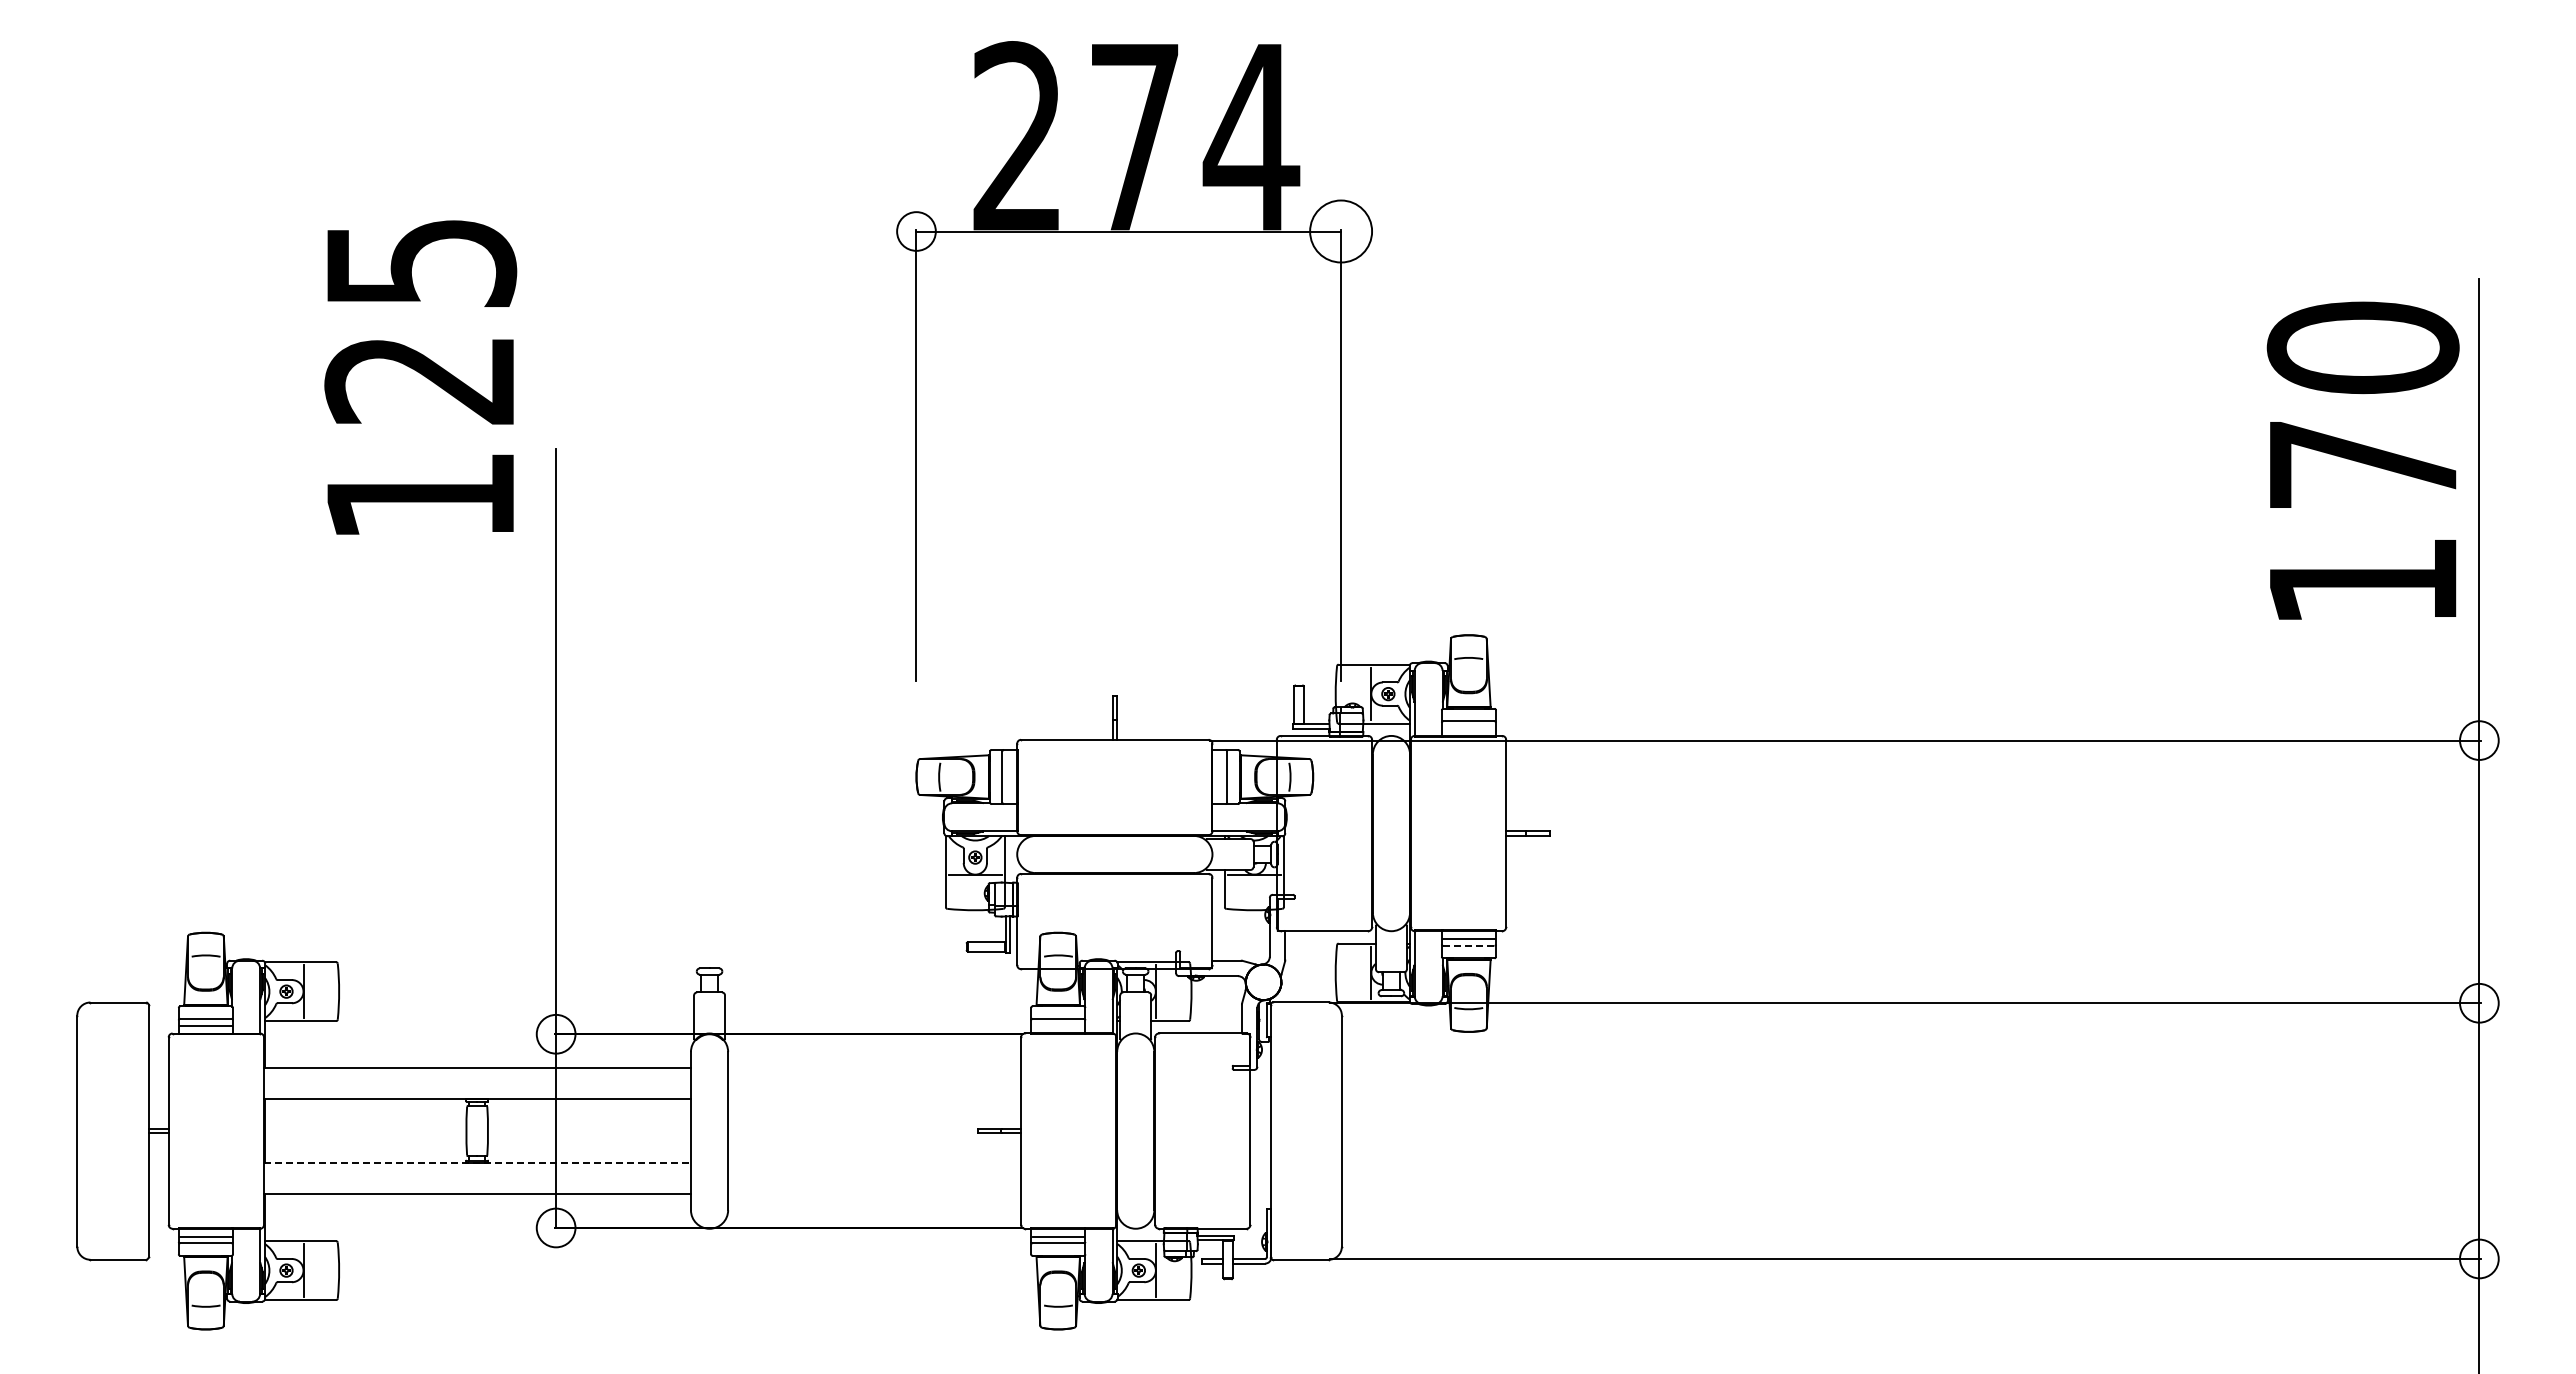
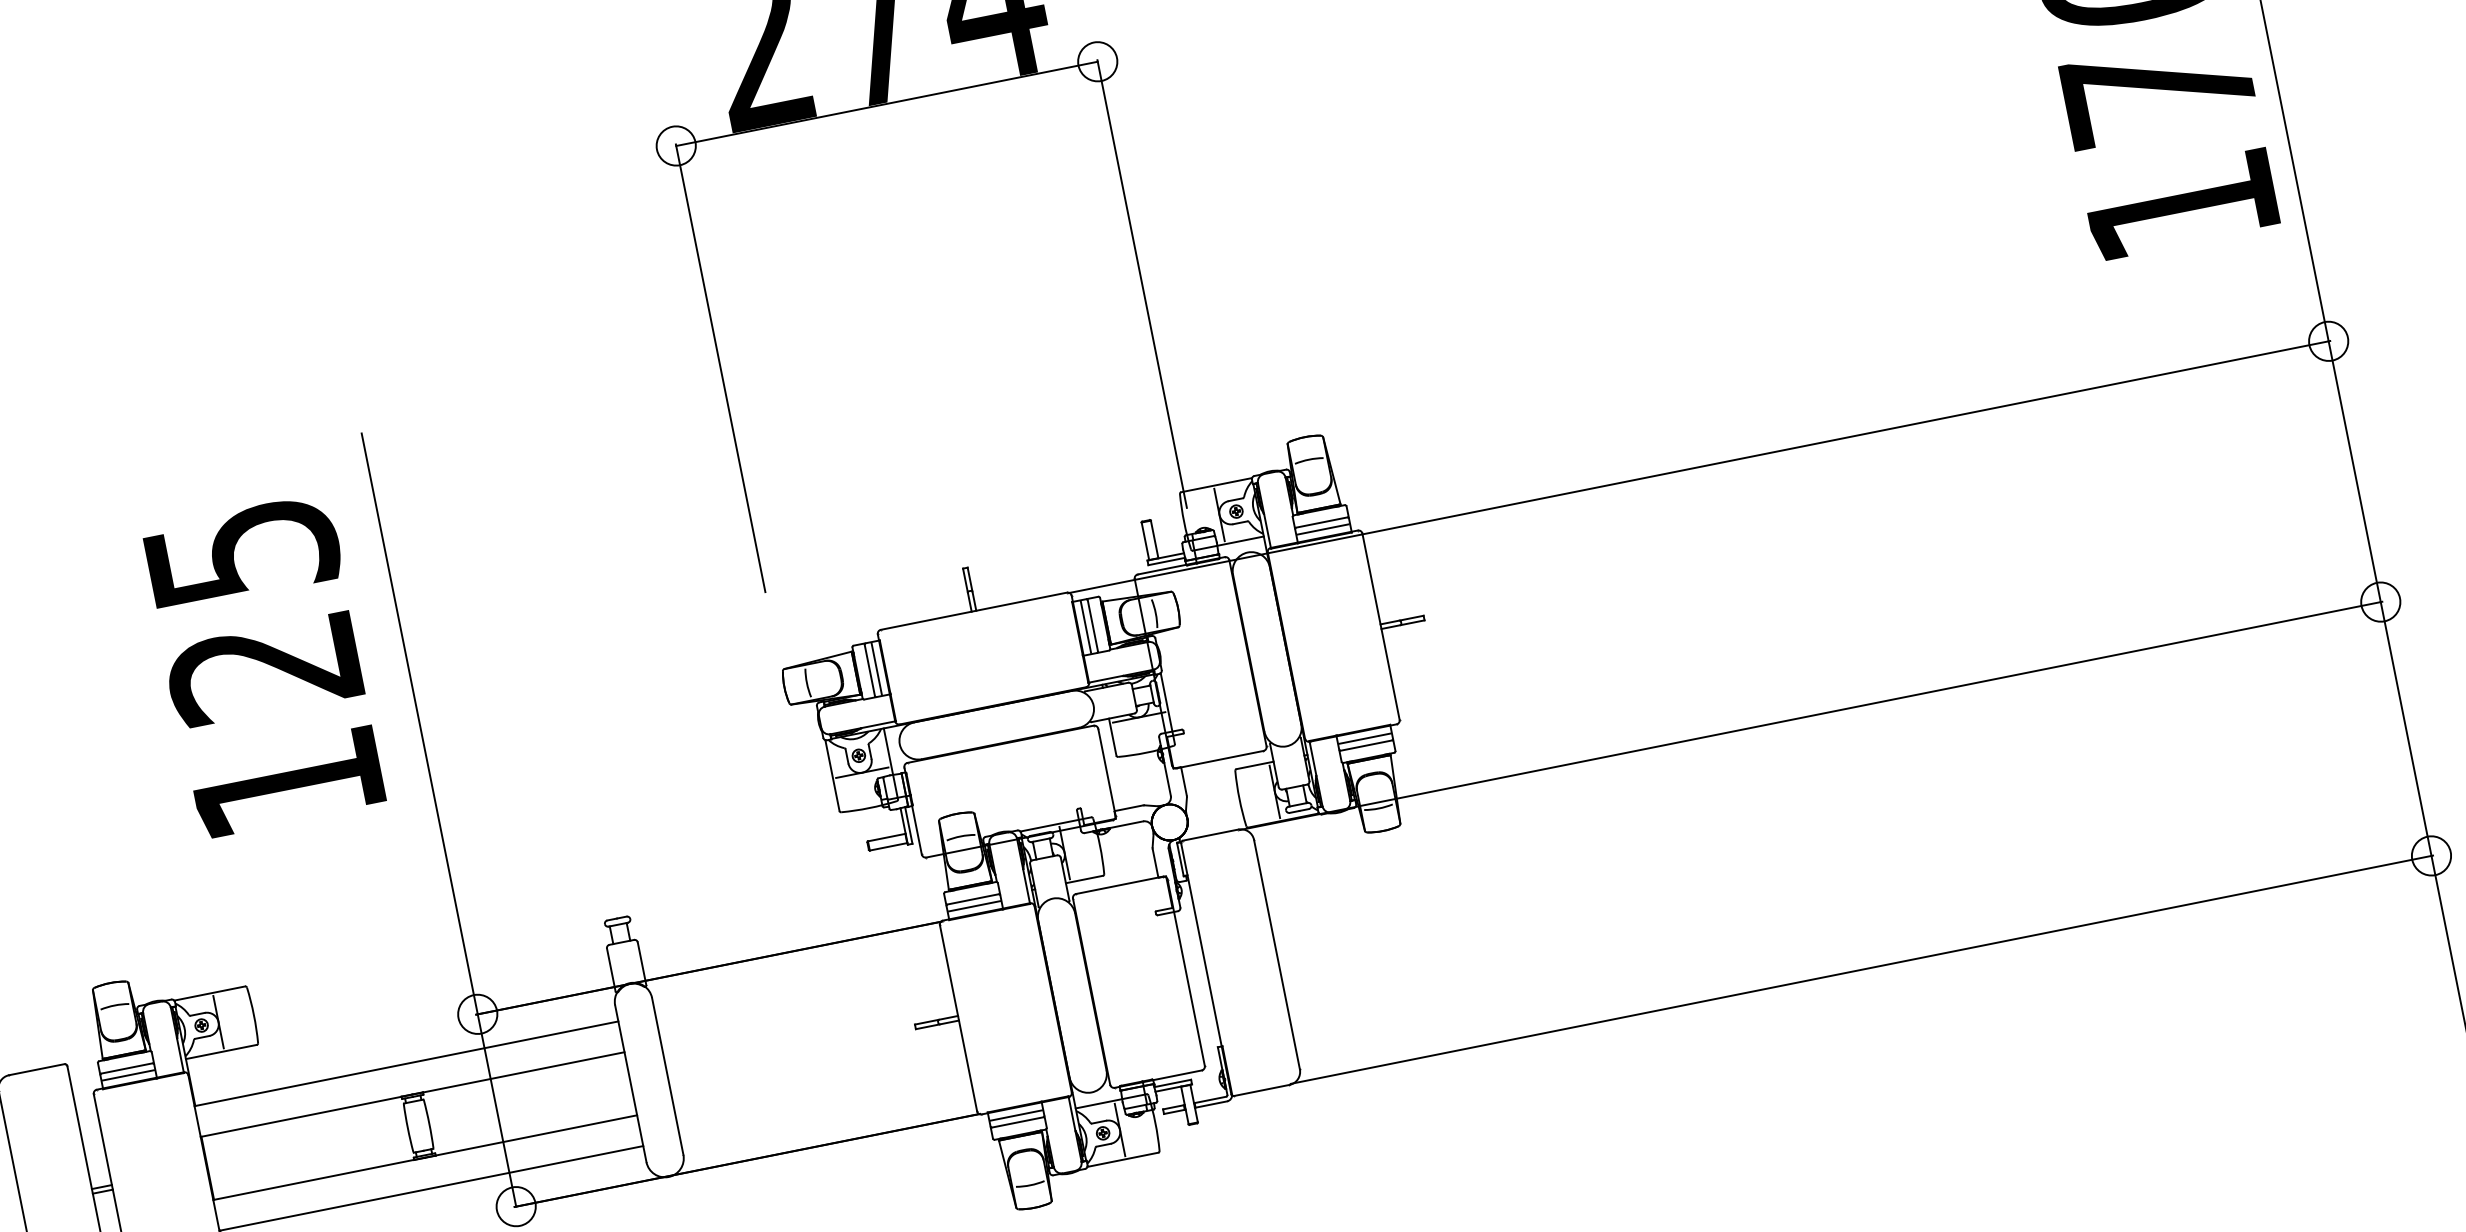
circle: (1340, 231) -> (1097, 61), size x0.62
text: (420, 377) -> (264, 666), moved
line: (1468, 728) -> (1322, 529), added
line: (1009, 776) -> (876, 668), added
line: (1220, 776) -> (1086, 626), added
line: (1468, 945) -> (1365, 745), dashed -> solid
line: (1058, 1025) -> (974, 906), added
line: (477, 1162) -> (425, 1157), dashed -> solid

